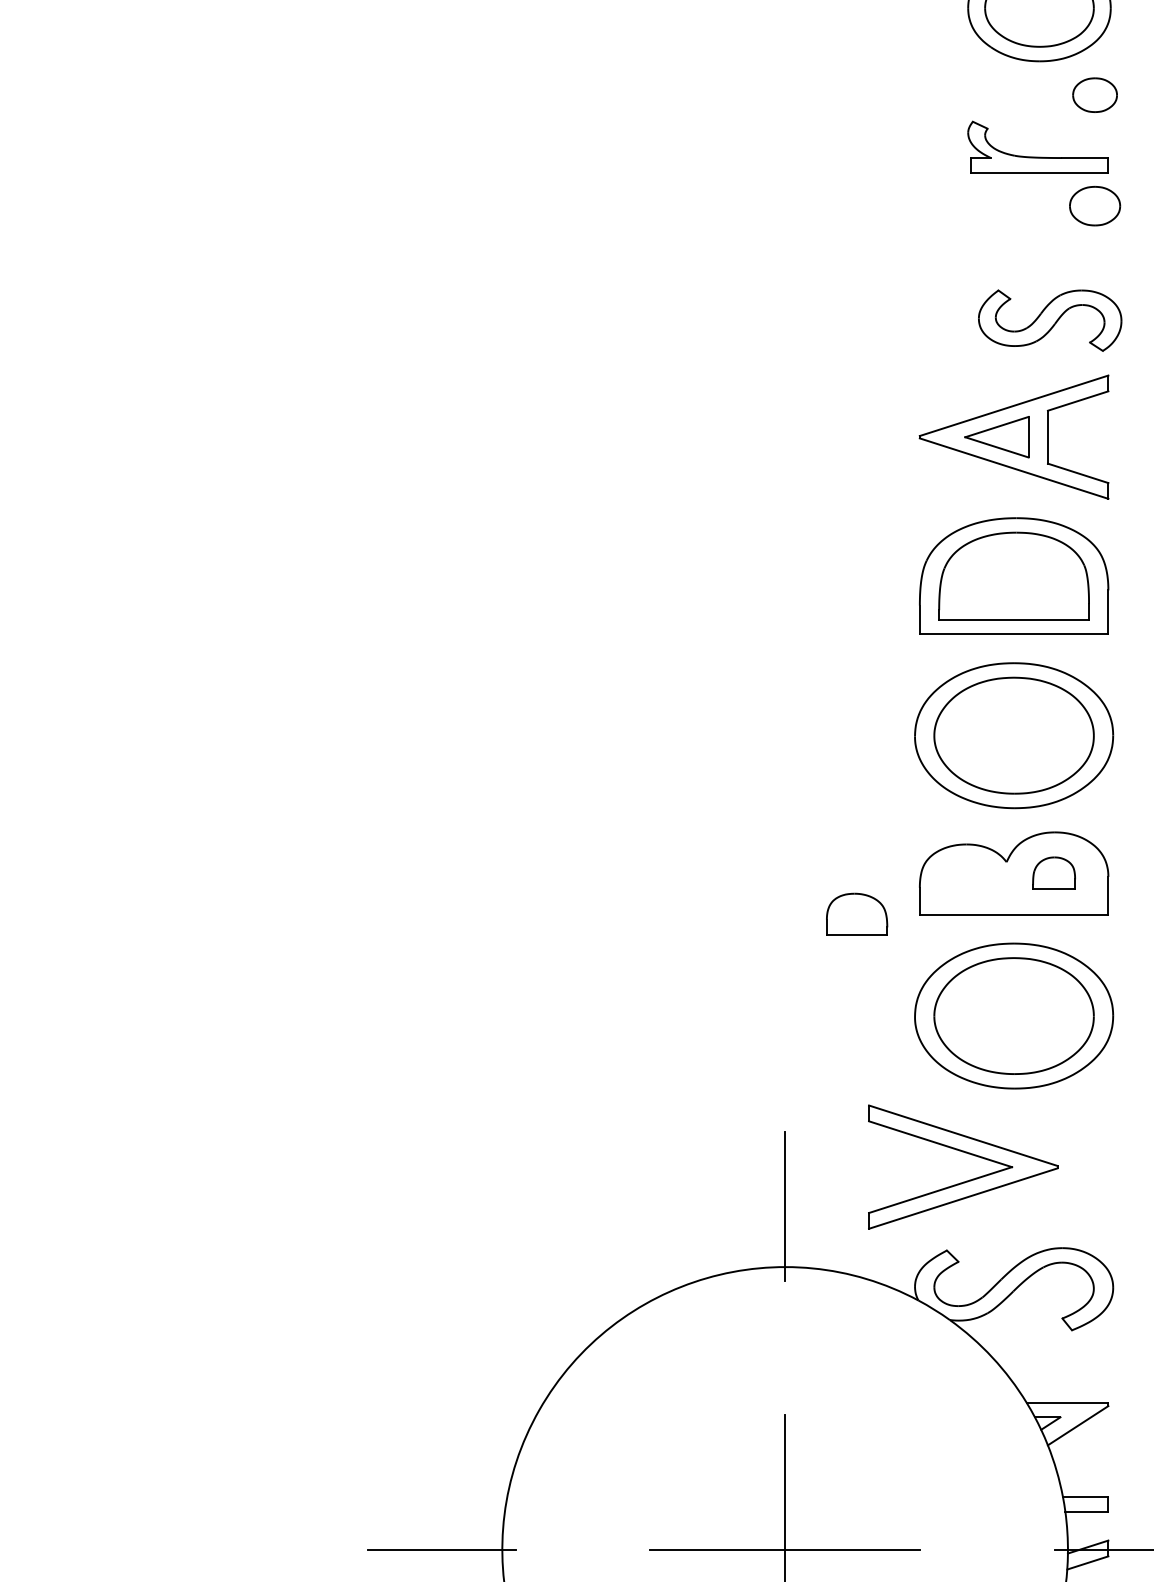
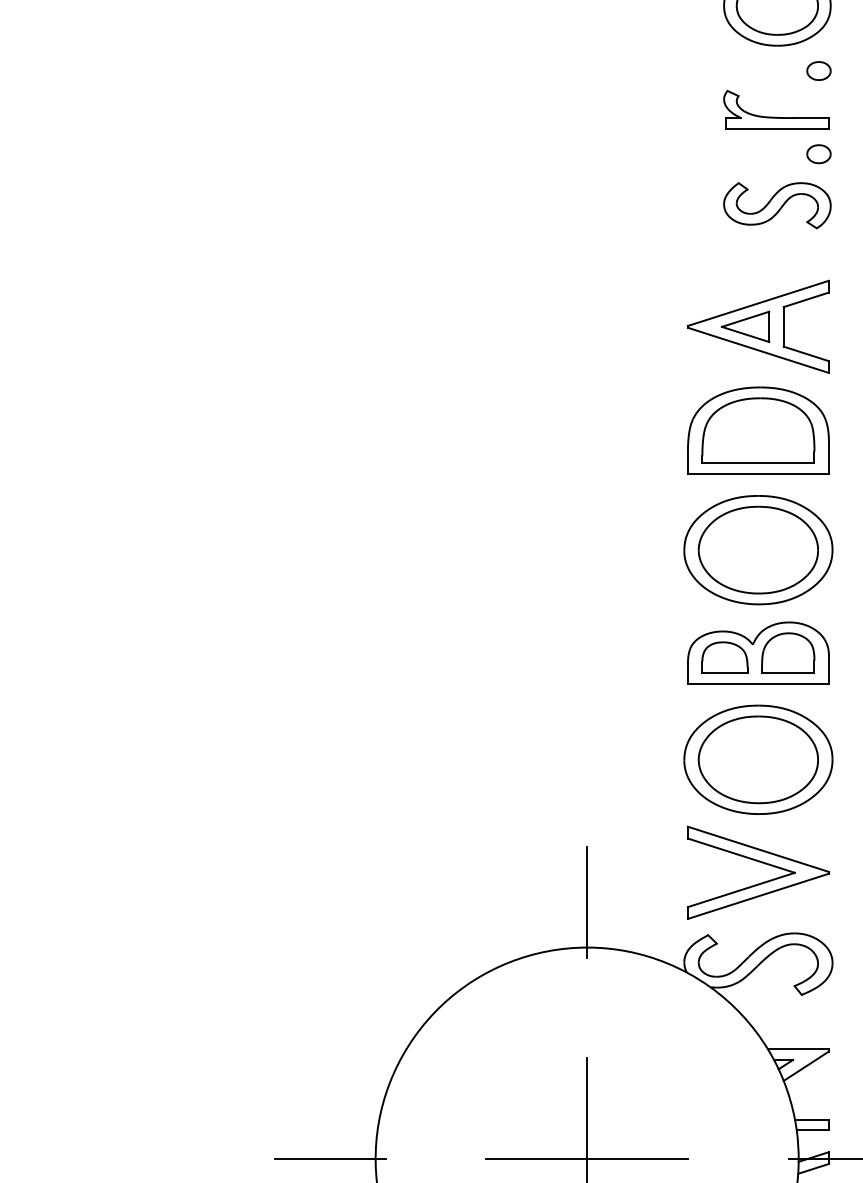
part: (1094, 94) -> (818, 70), size x0.71
part: (1094, 206) -> (818, 154), size x0.62
part: (1050, 320) -> (777, 205), moved
part: (1054, 872) -> (788, 652), size x1.67
part: (856, 914) -> (724, 657), moved
part: (967, 1154) -> (761, 863), moved

